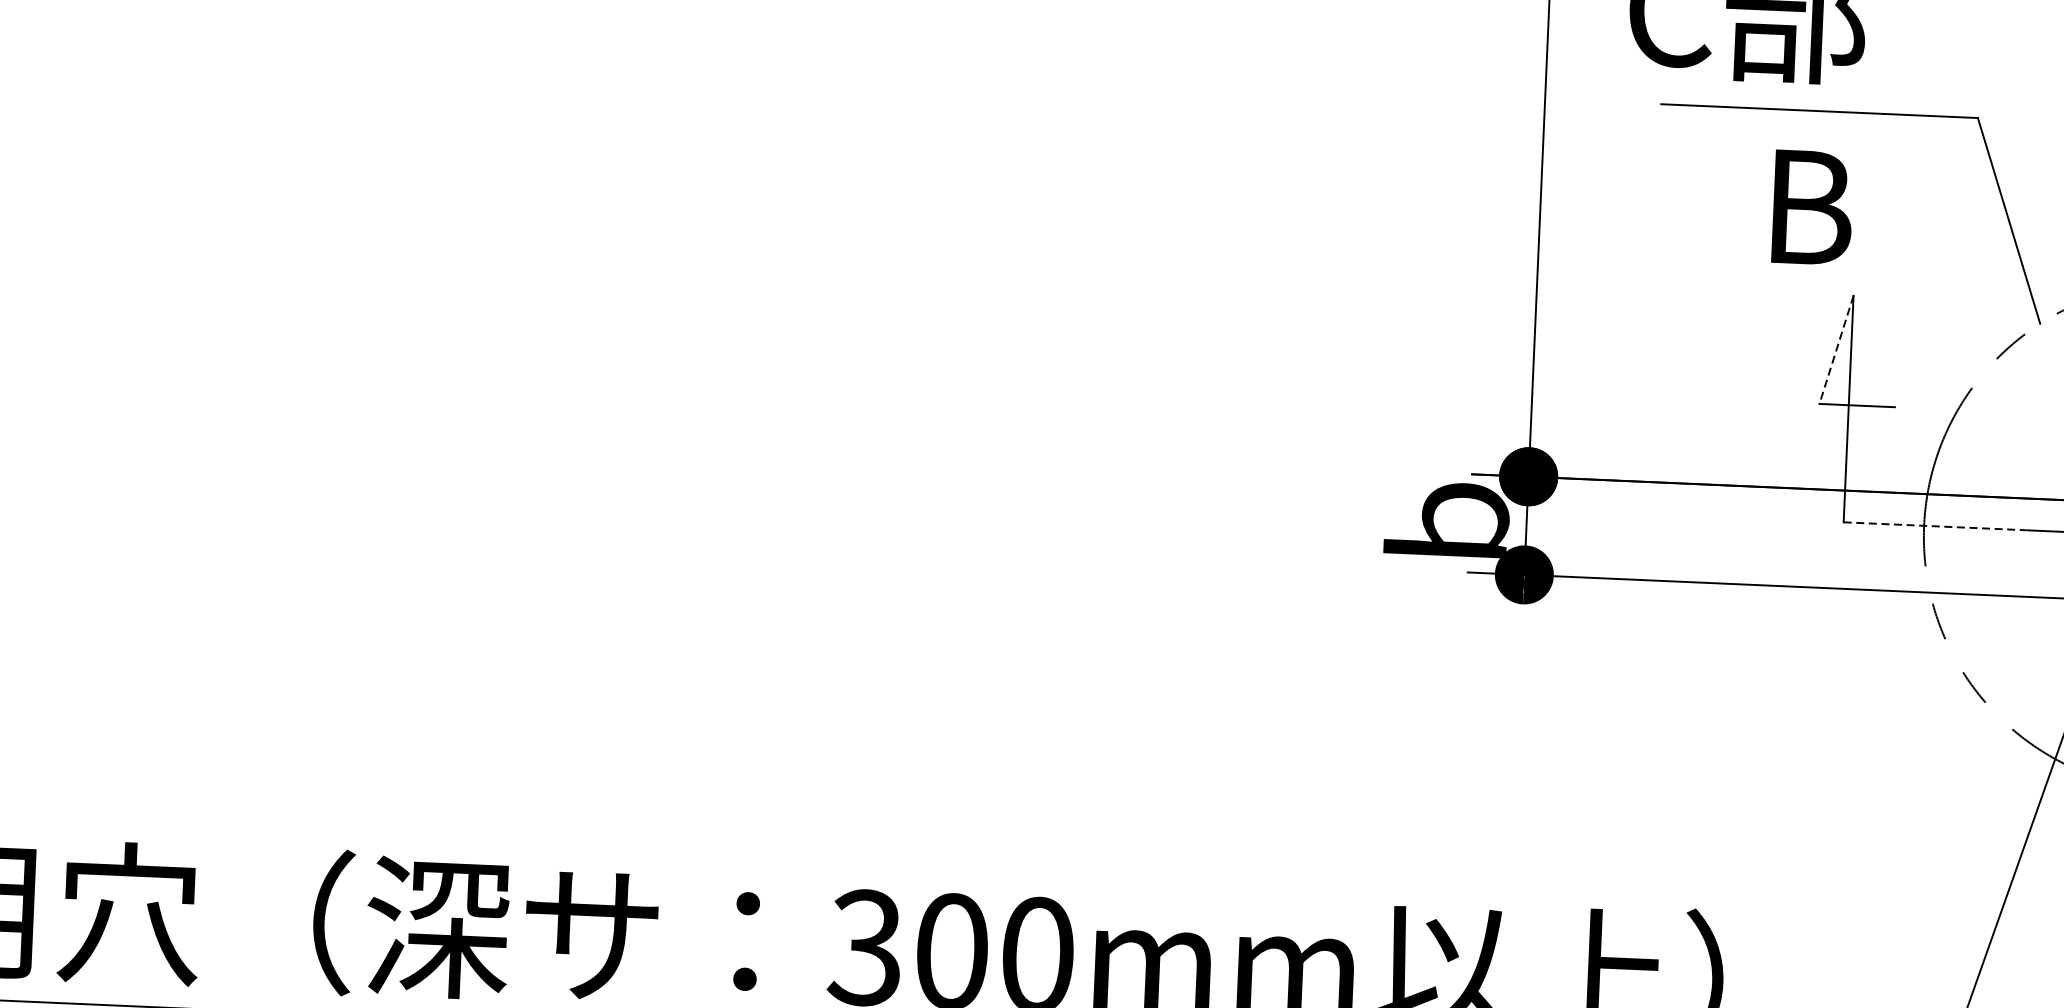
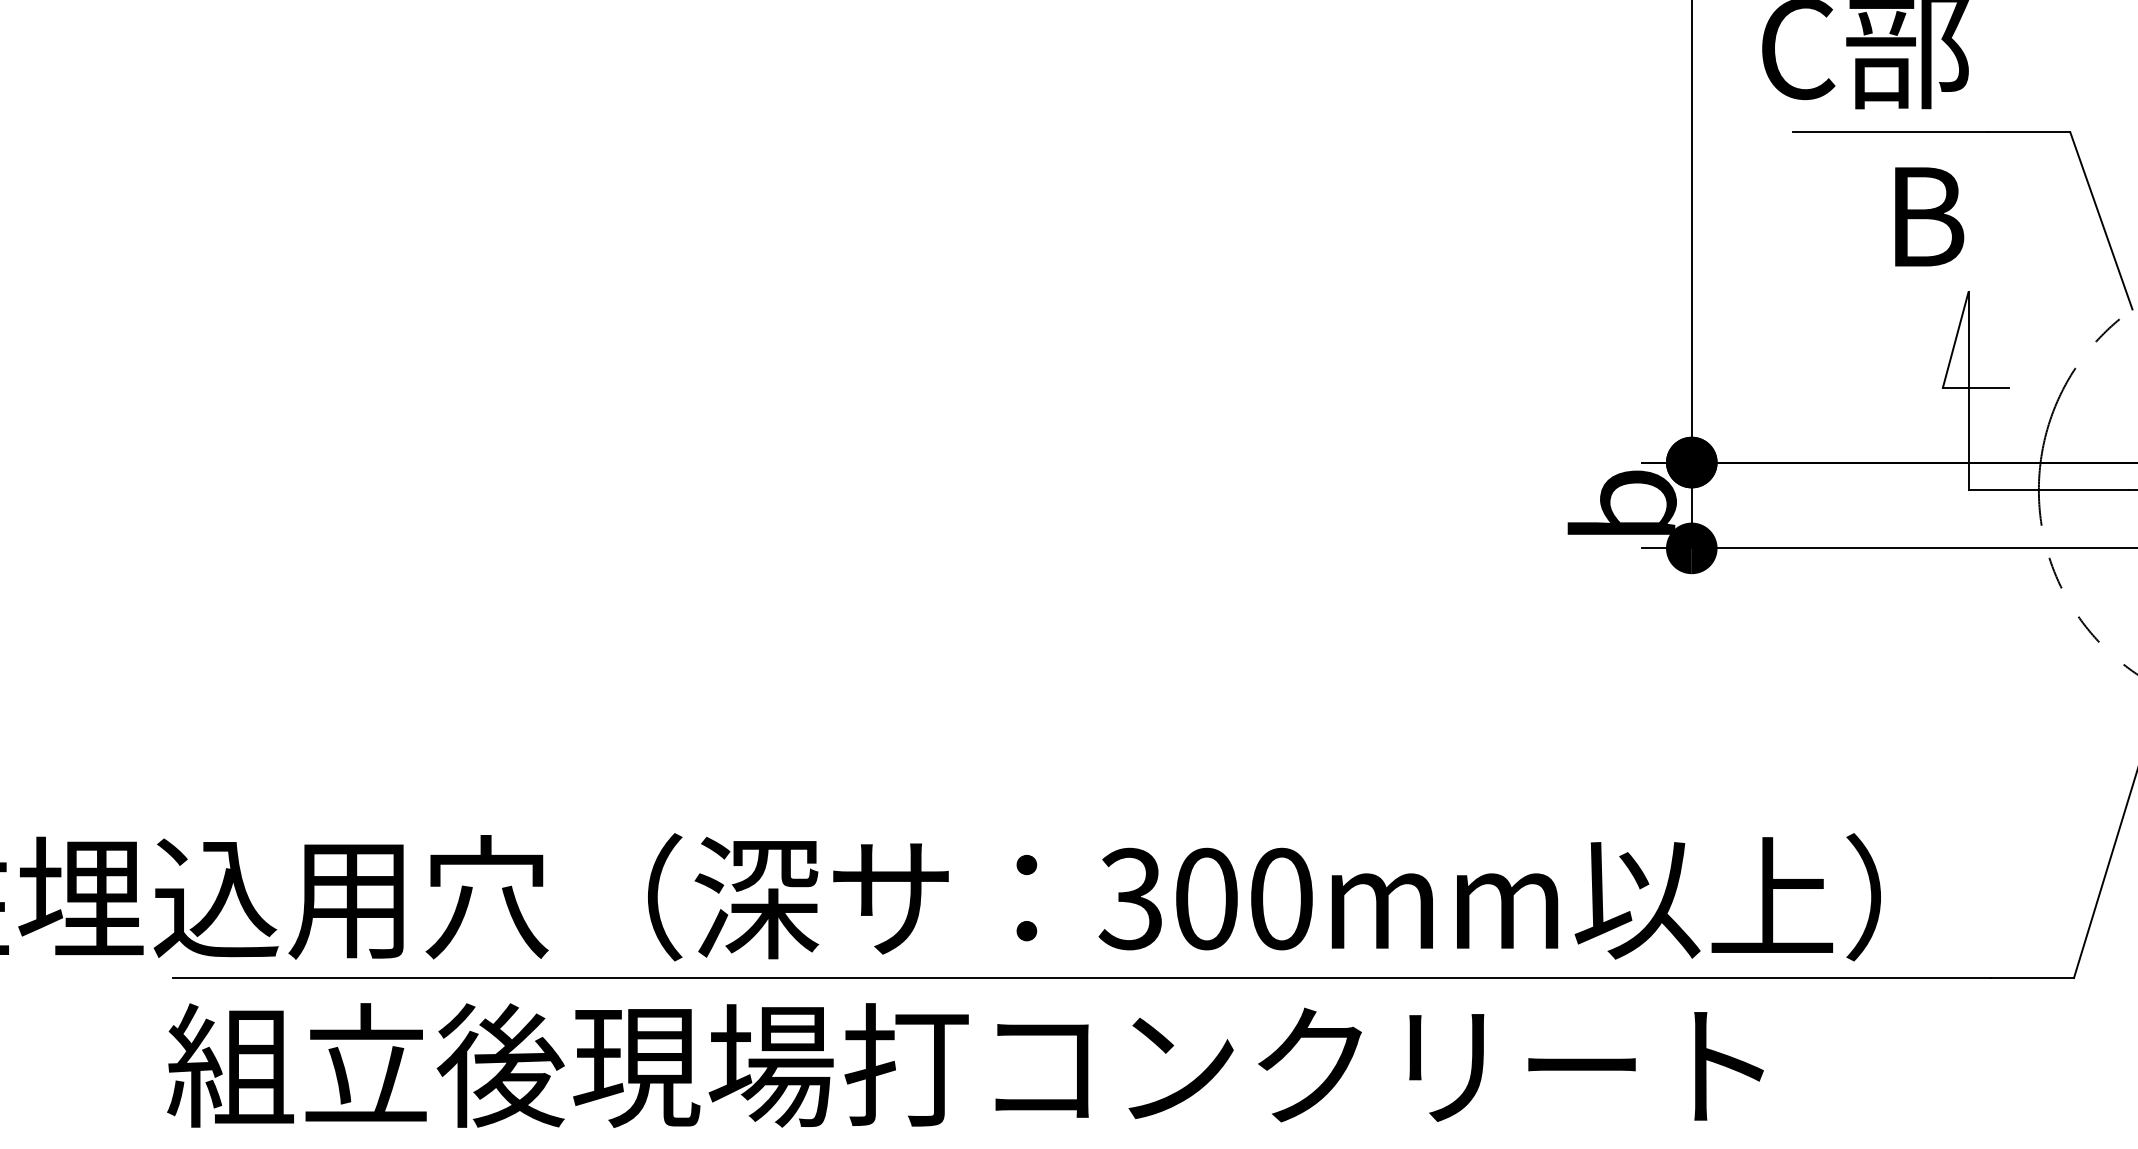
line: (1836, 350) -> (1955, 340), dashed -> solid
line: (1935, 526) -> (2048, 490), dashed -> solid

